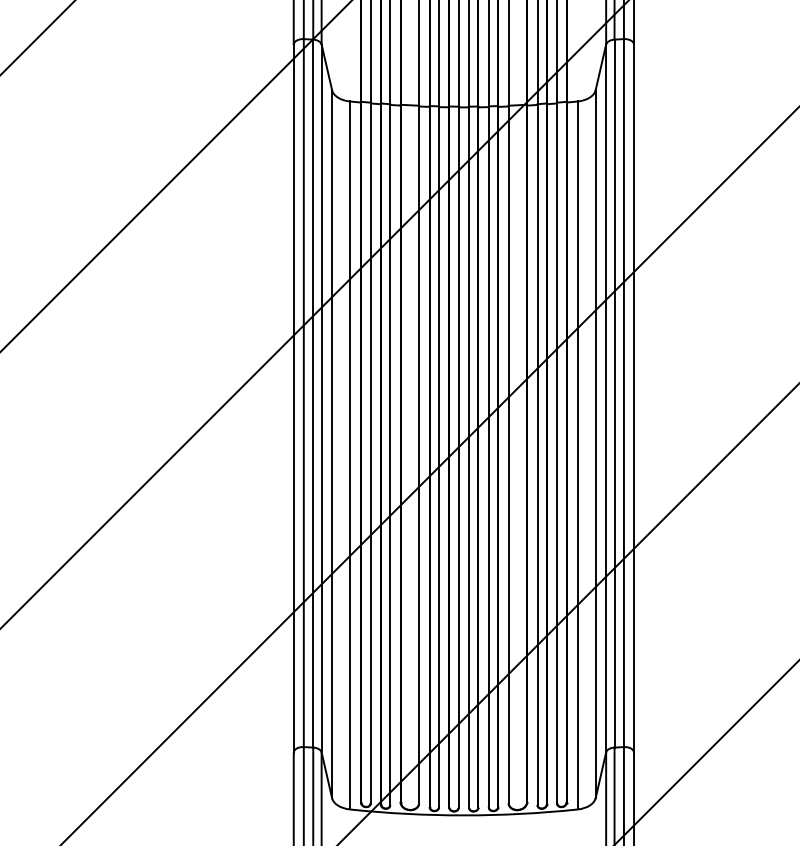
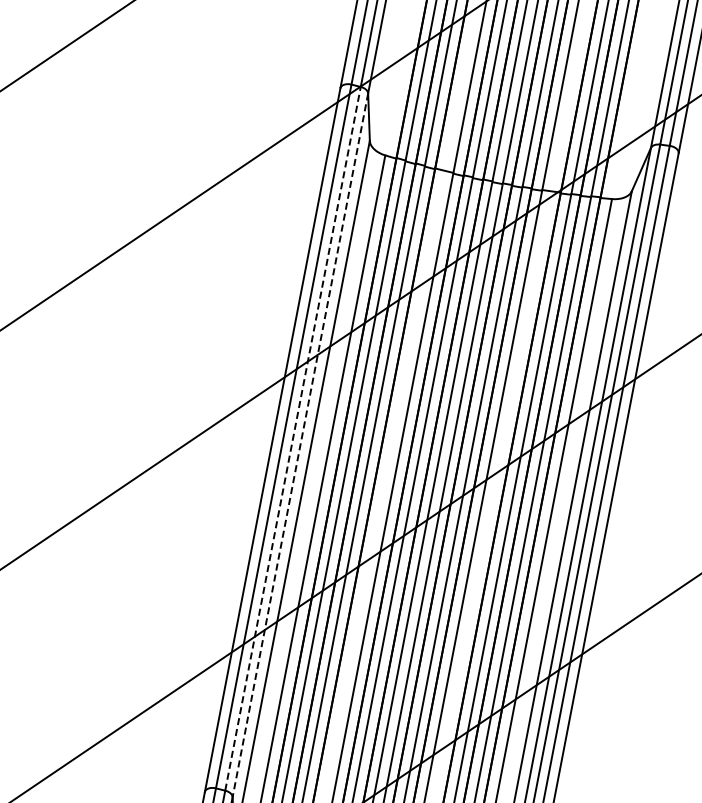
line: (313, 393) -> (293, 438), solid -> dashed
line: (321, 398) -> (300, 445), solid -> dashed

